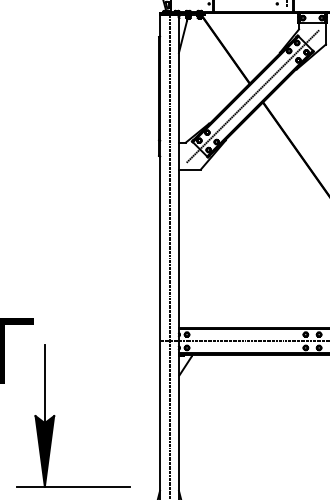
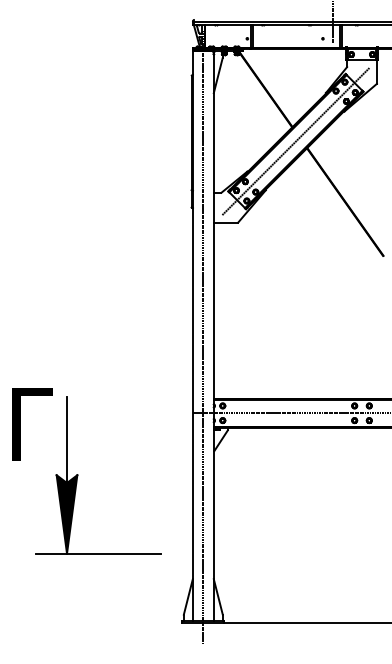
part: (55, 416) -> (78, 475), moved

